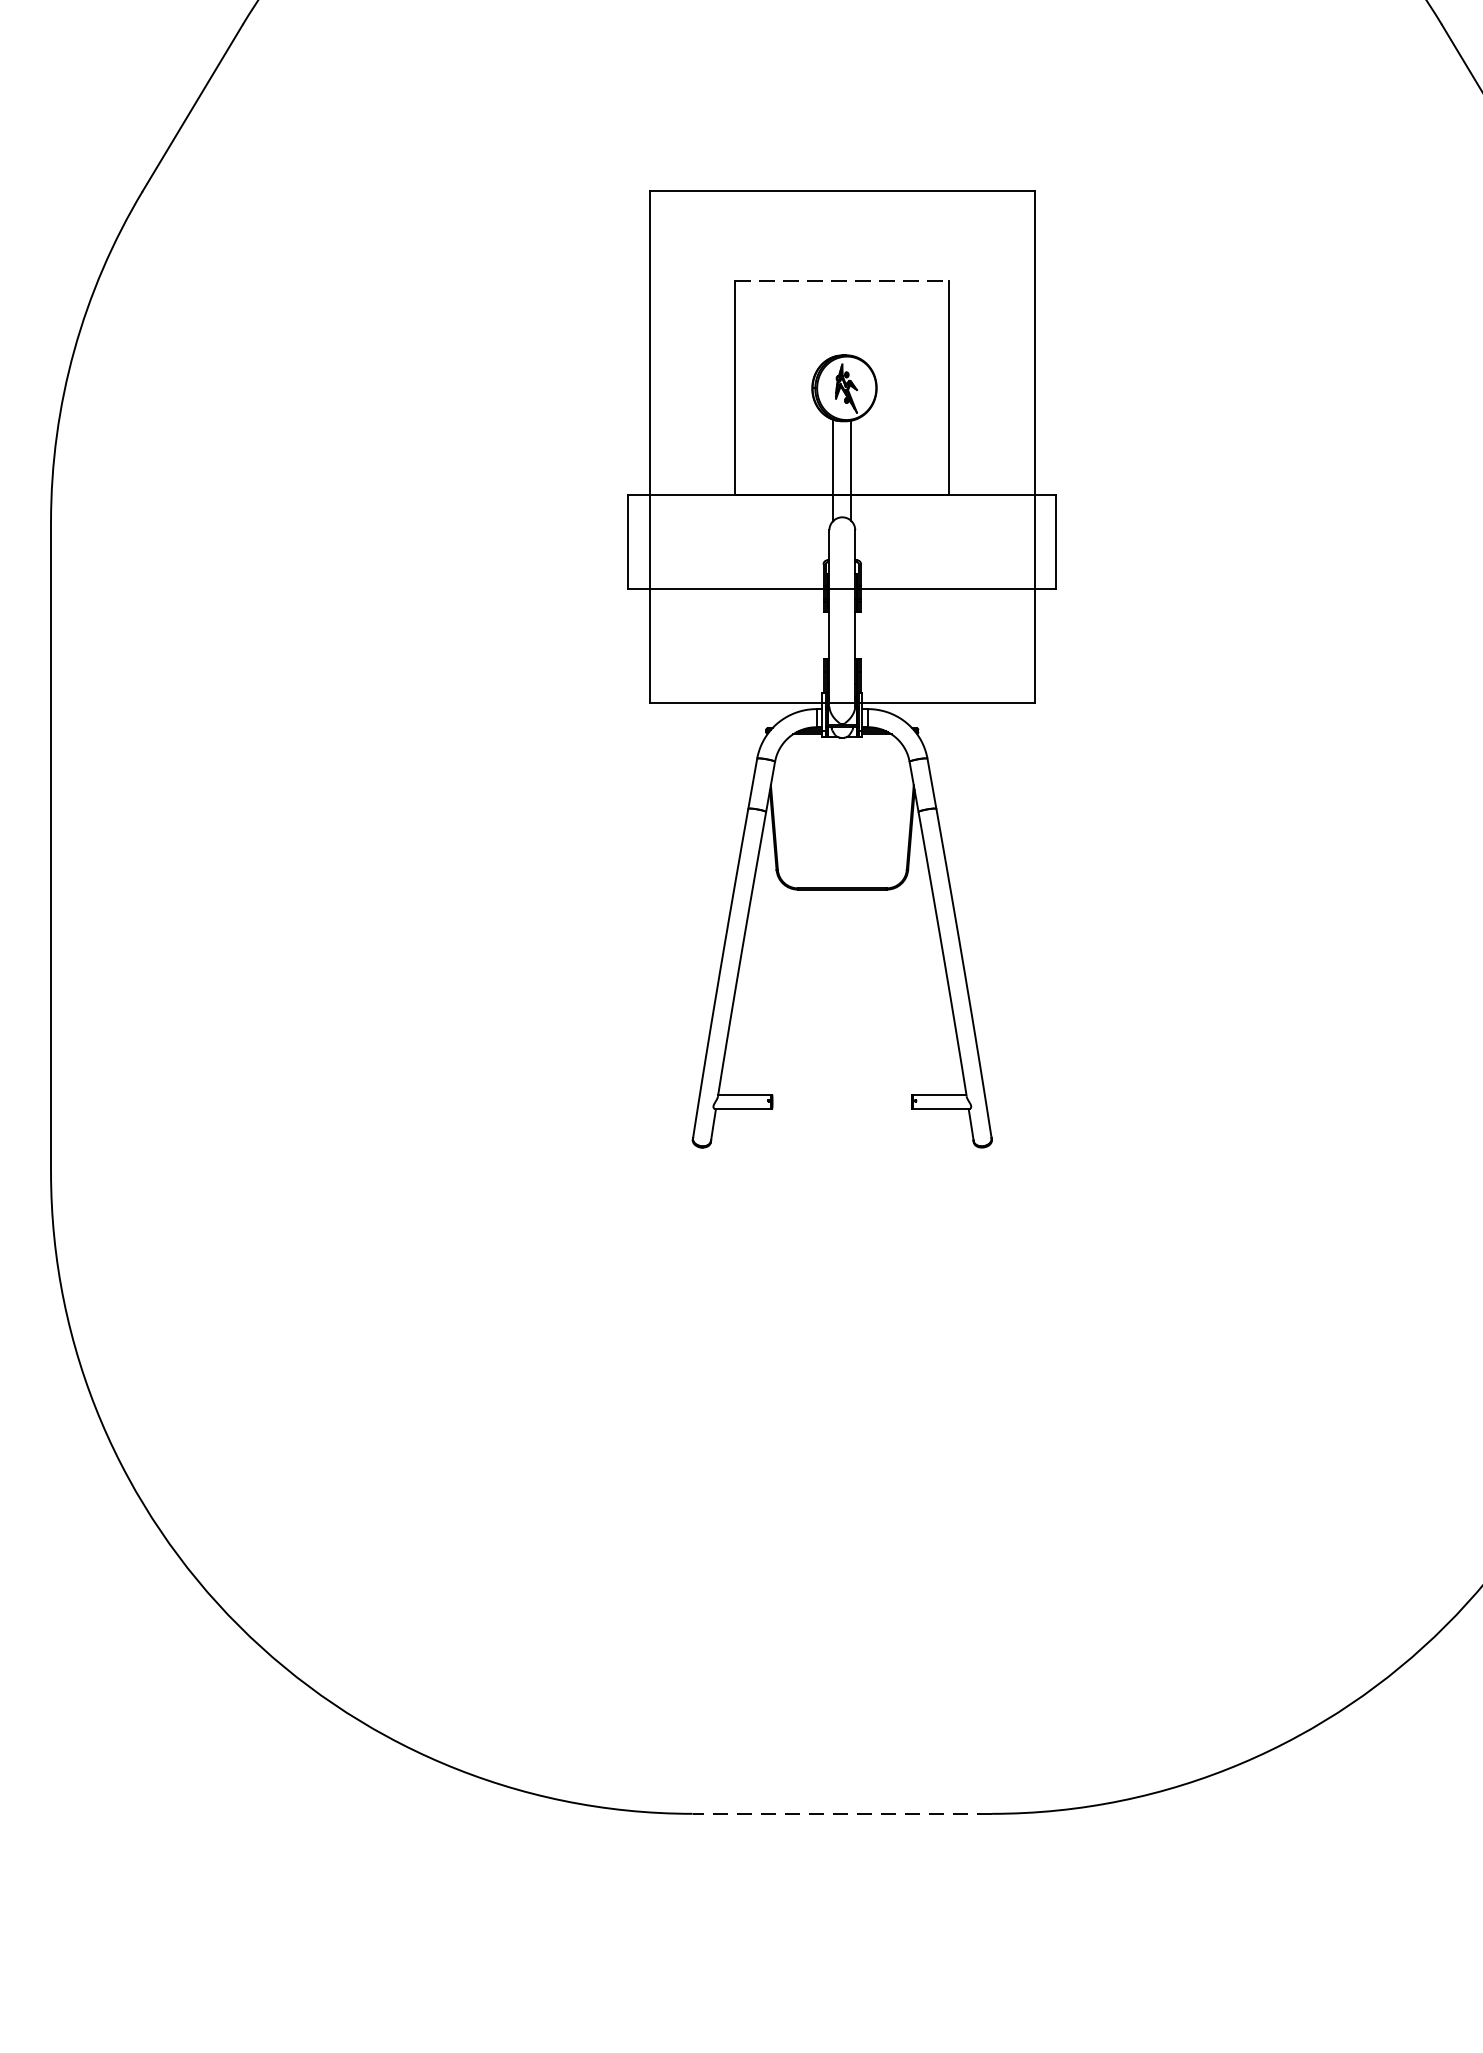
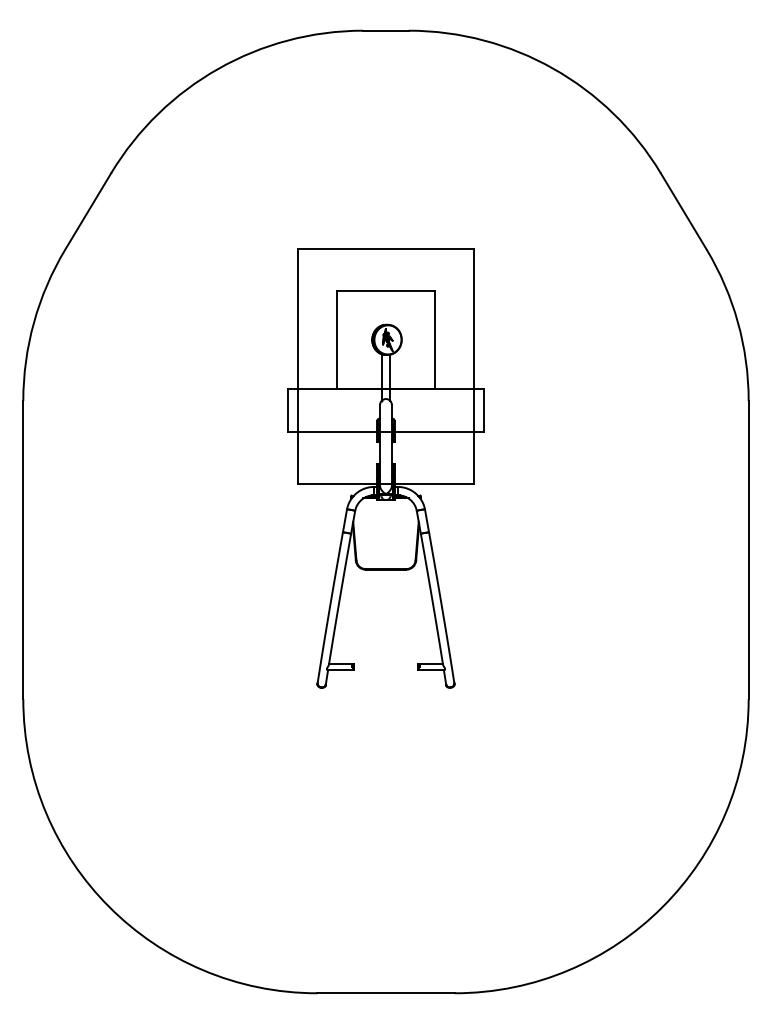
line: (843, 280) -> (386, 290), dashed -> solid
line: (841, 1814) -> (385, 993), dashed -> solid

